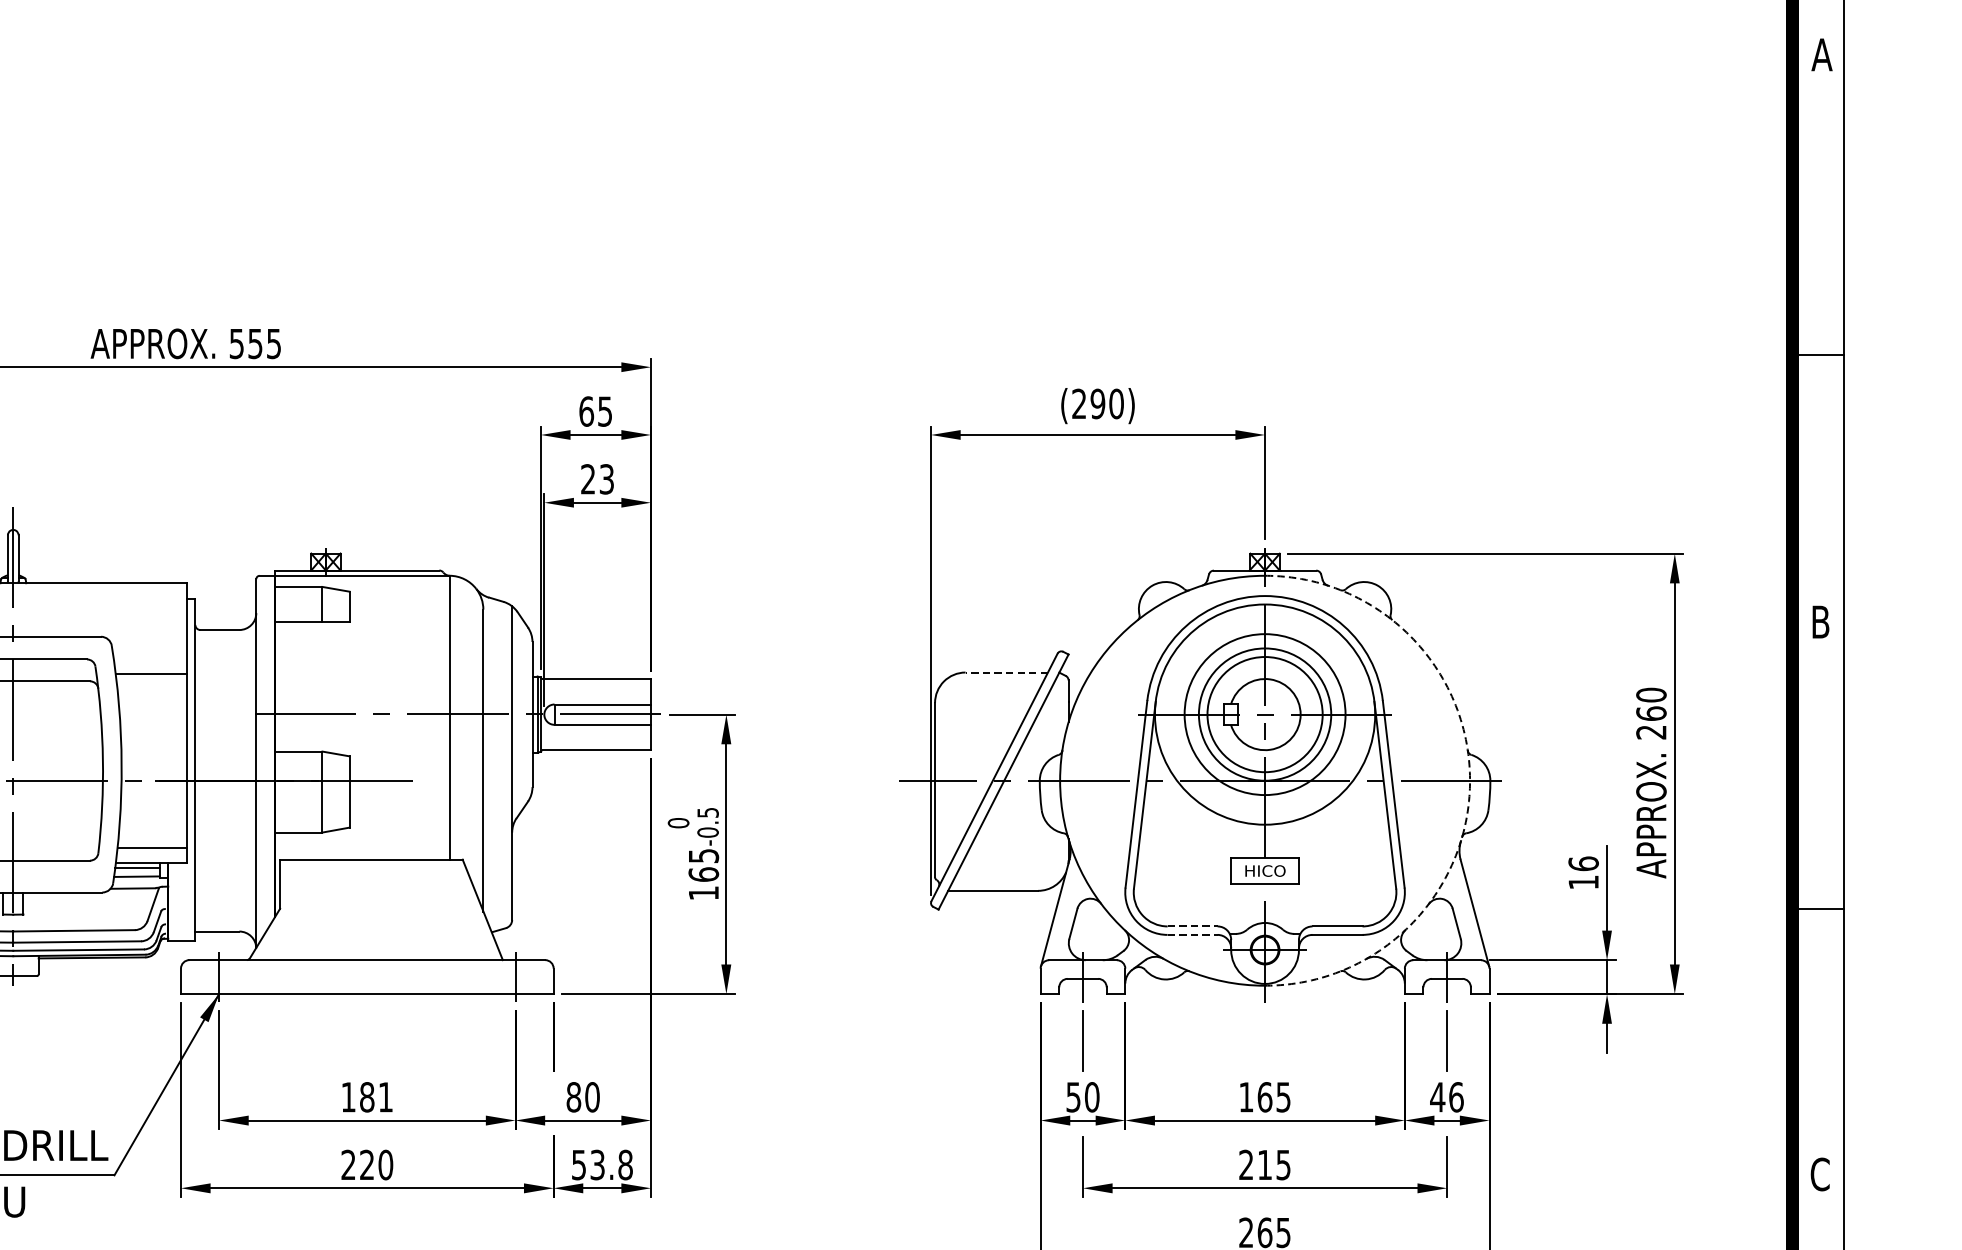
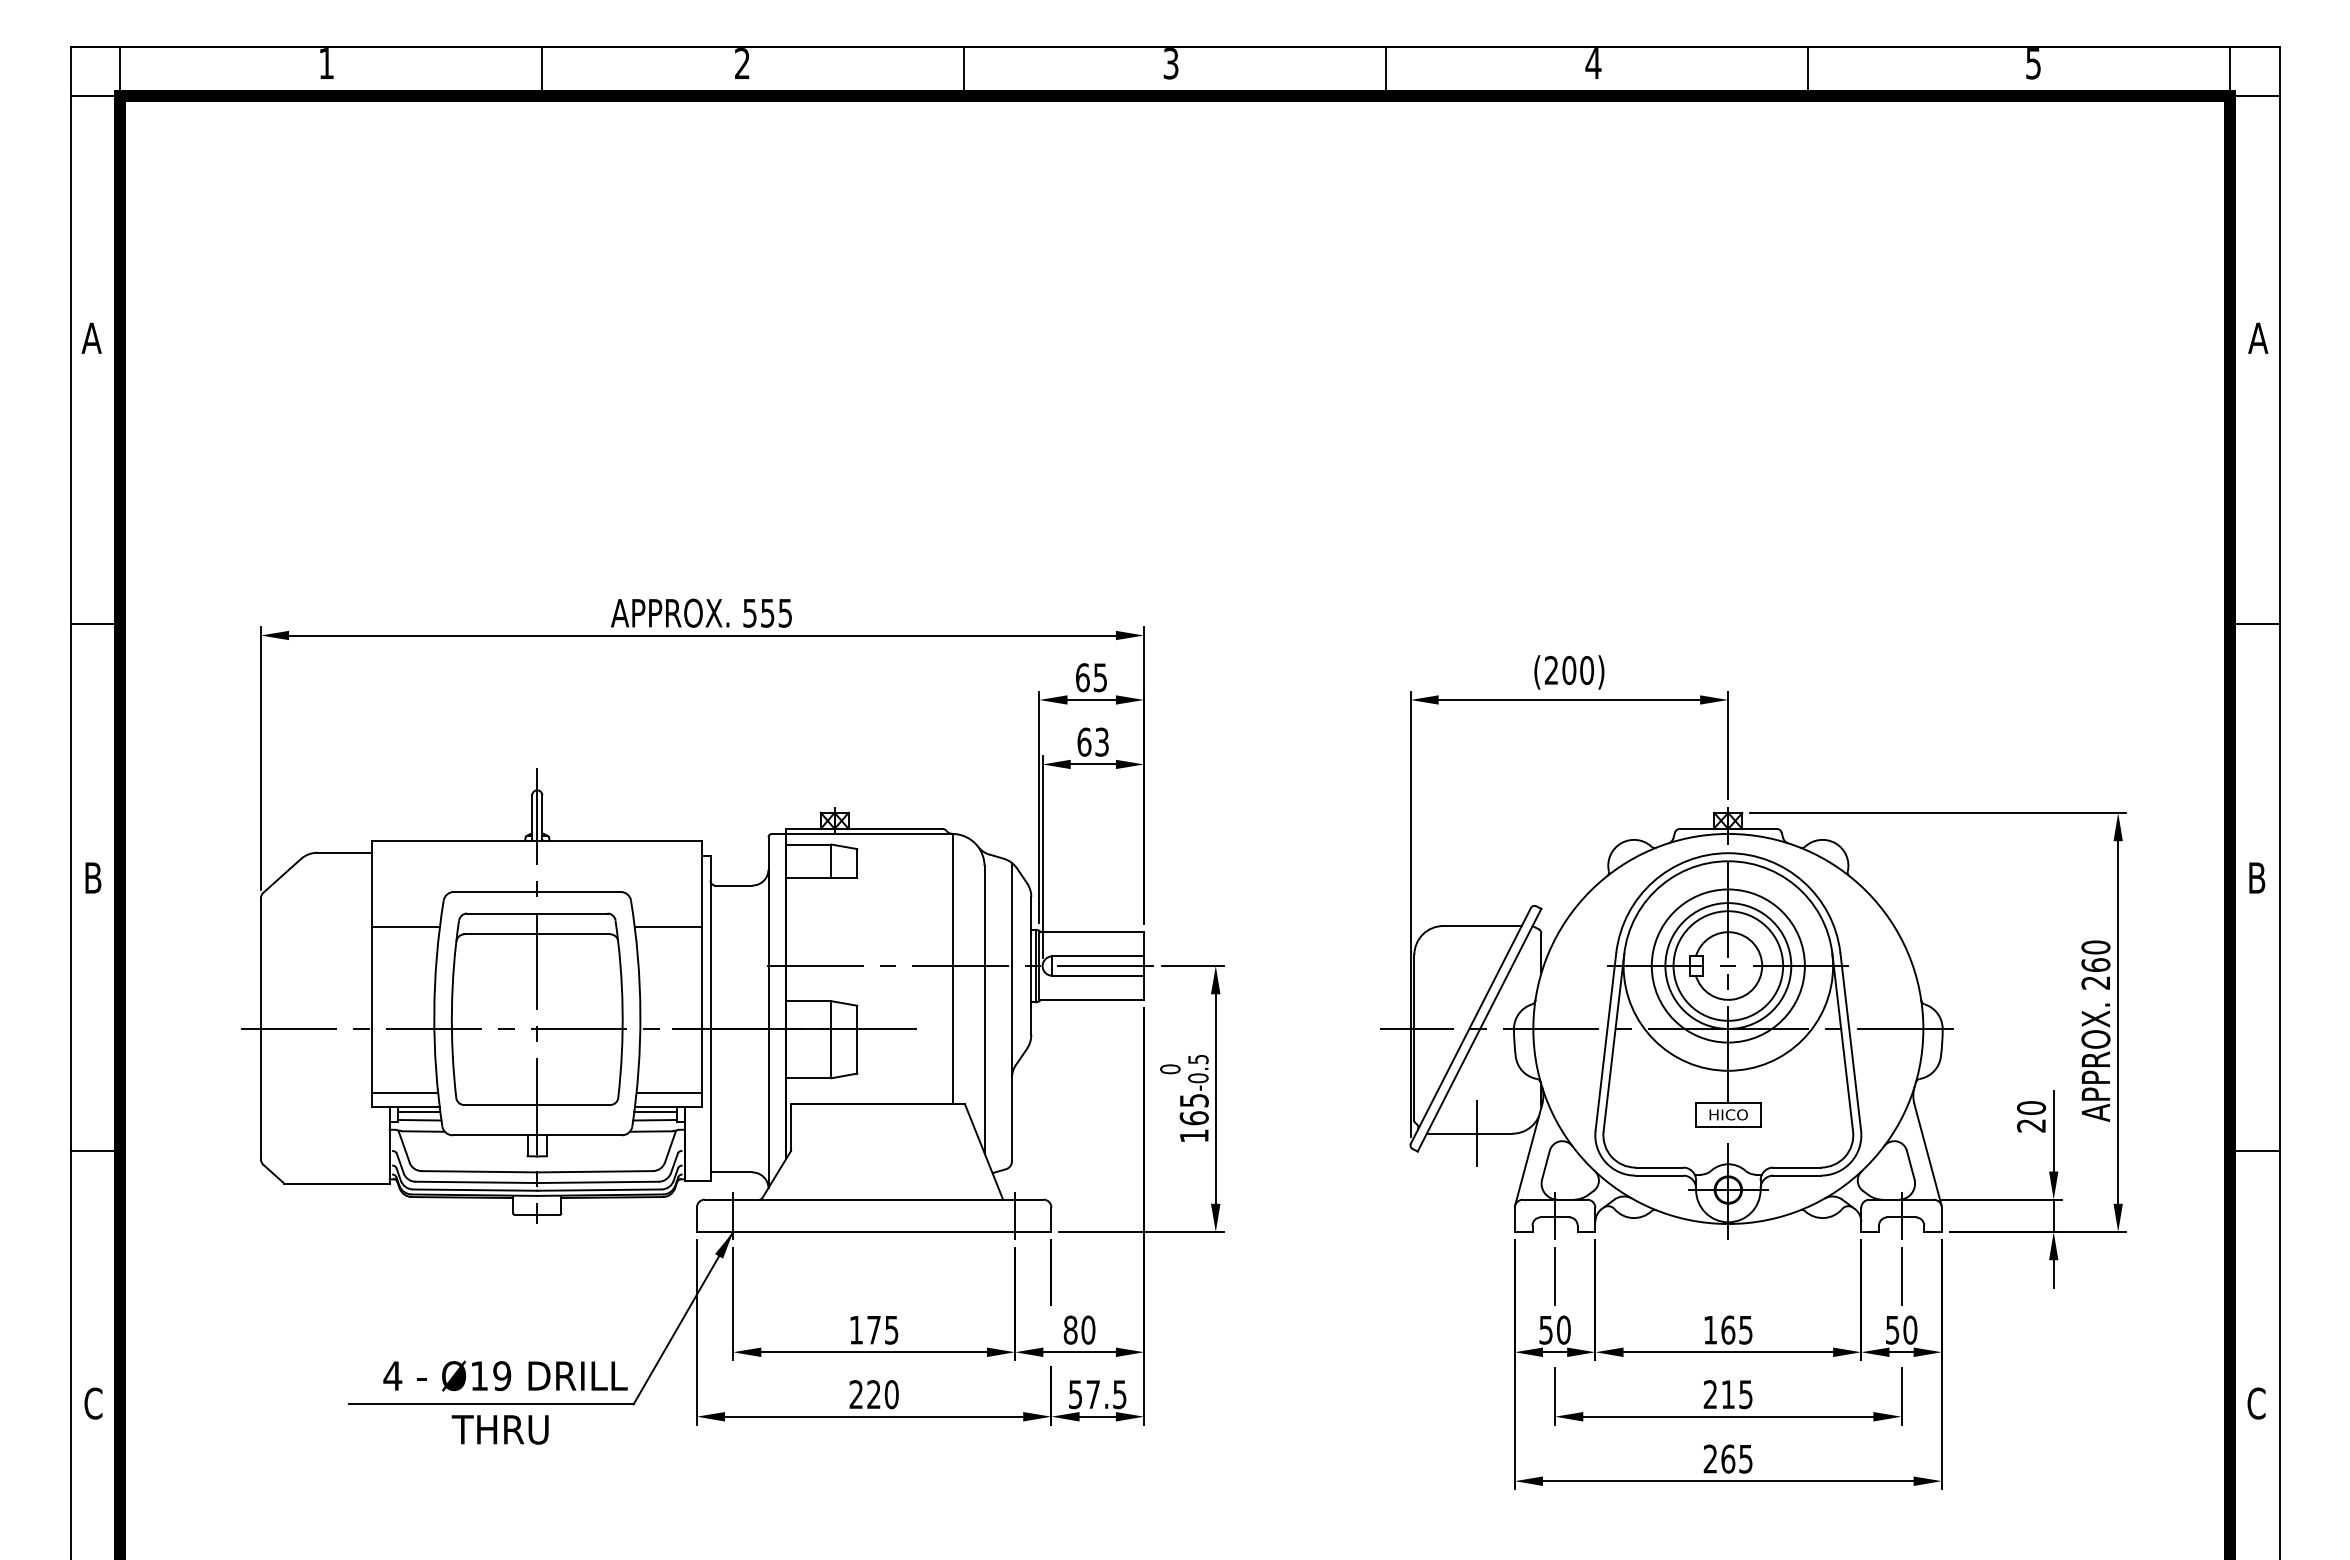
text: (1098, 404) -> (1569, 670), (290) -> (200)
text: (588, 478) -> (1084, 741), 23 -> 63
line: (1006, 673) -> (1482, 926), dashed -> solid
arc: (1470, 780) -> (1923, 1028), dashed -> solid
text: (1582, 872) -> (2030, 1116), 16 -> 20
line: (1000, 890) -> (1476, 1133), added
line: (1192, 926) -> (1659, 1167), dashed -> solid
line: (1192, 934) -> (1659, 1175), dashed -> solid
text: (376, 1096) -> (882, 1329), 181 -> 175
text: (1447, 1096) -> (1901, 1329), 46 -> 50
text: (611, 1164) -> (1106, 1394), 53.8 -> 57.5

